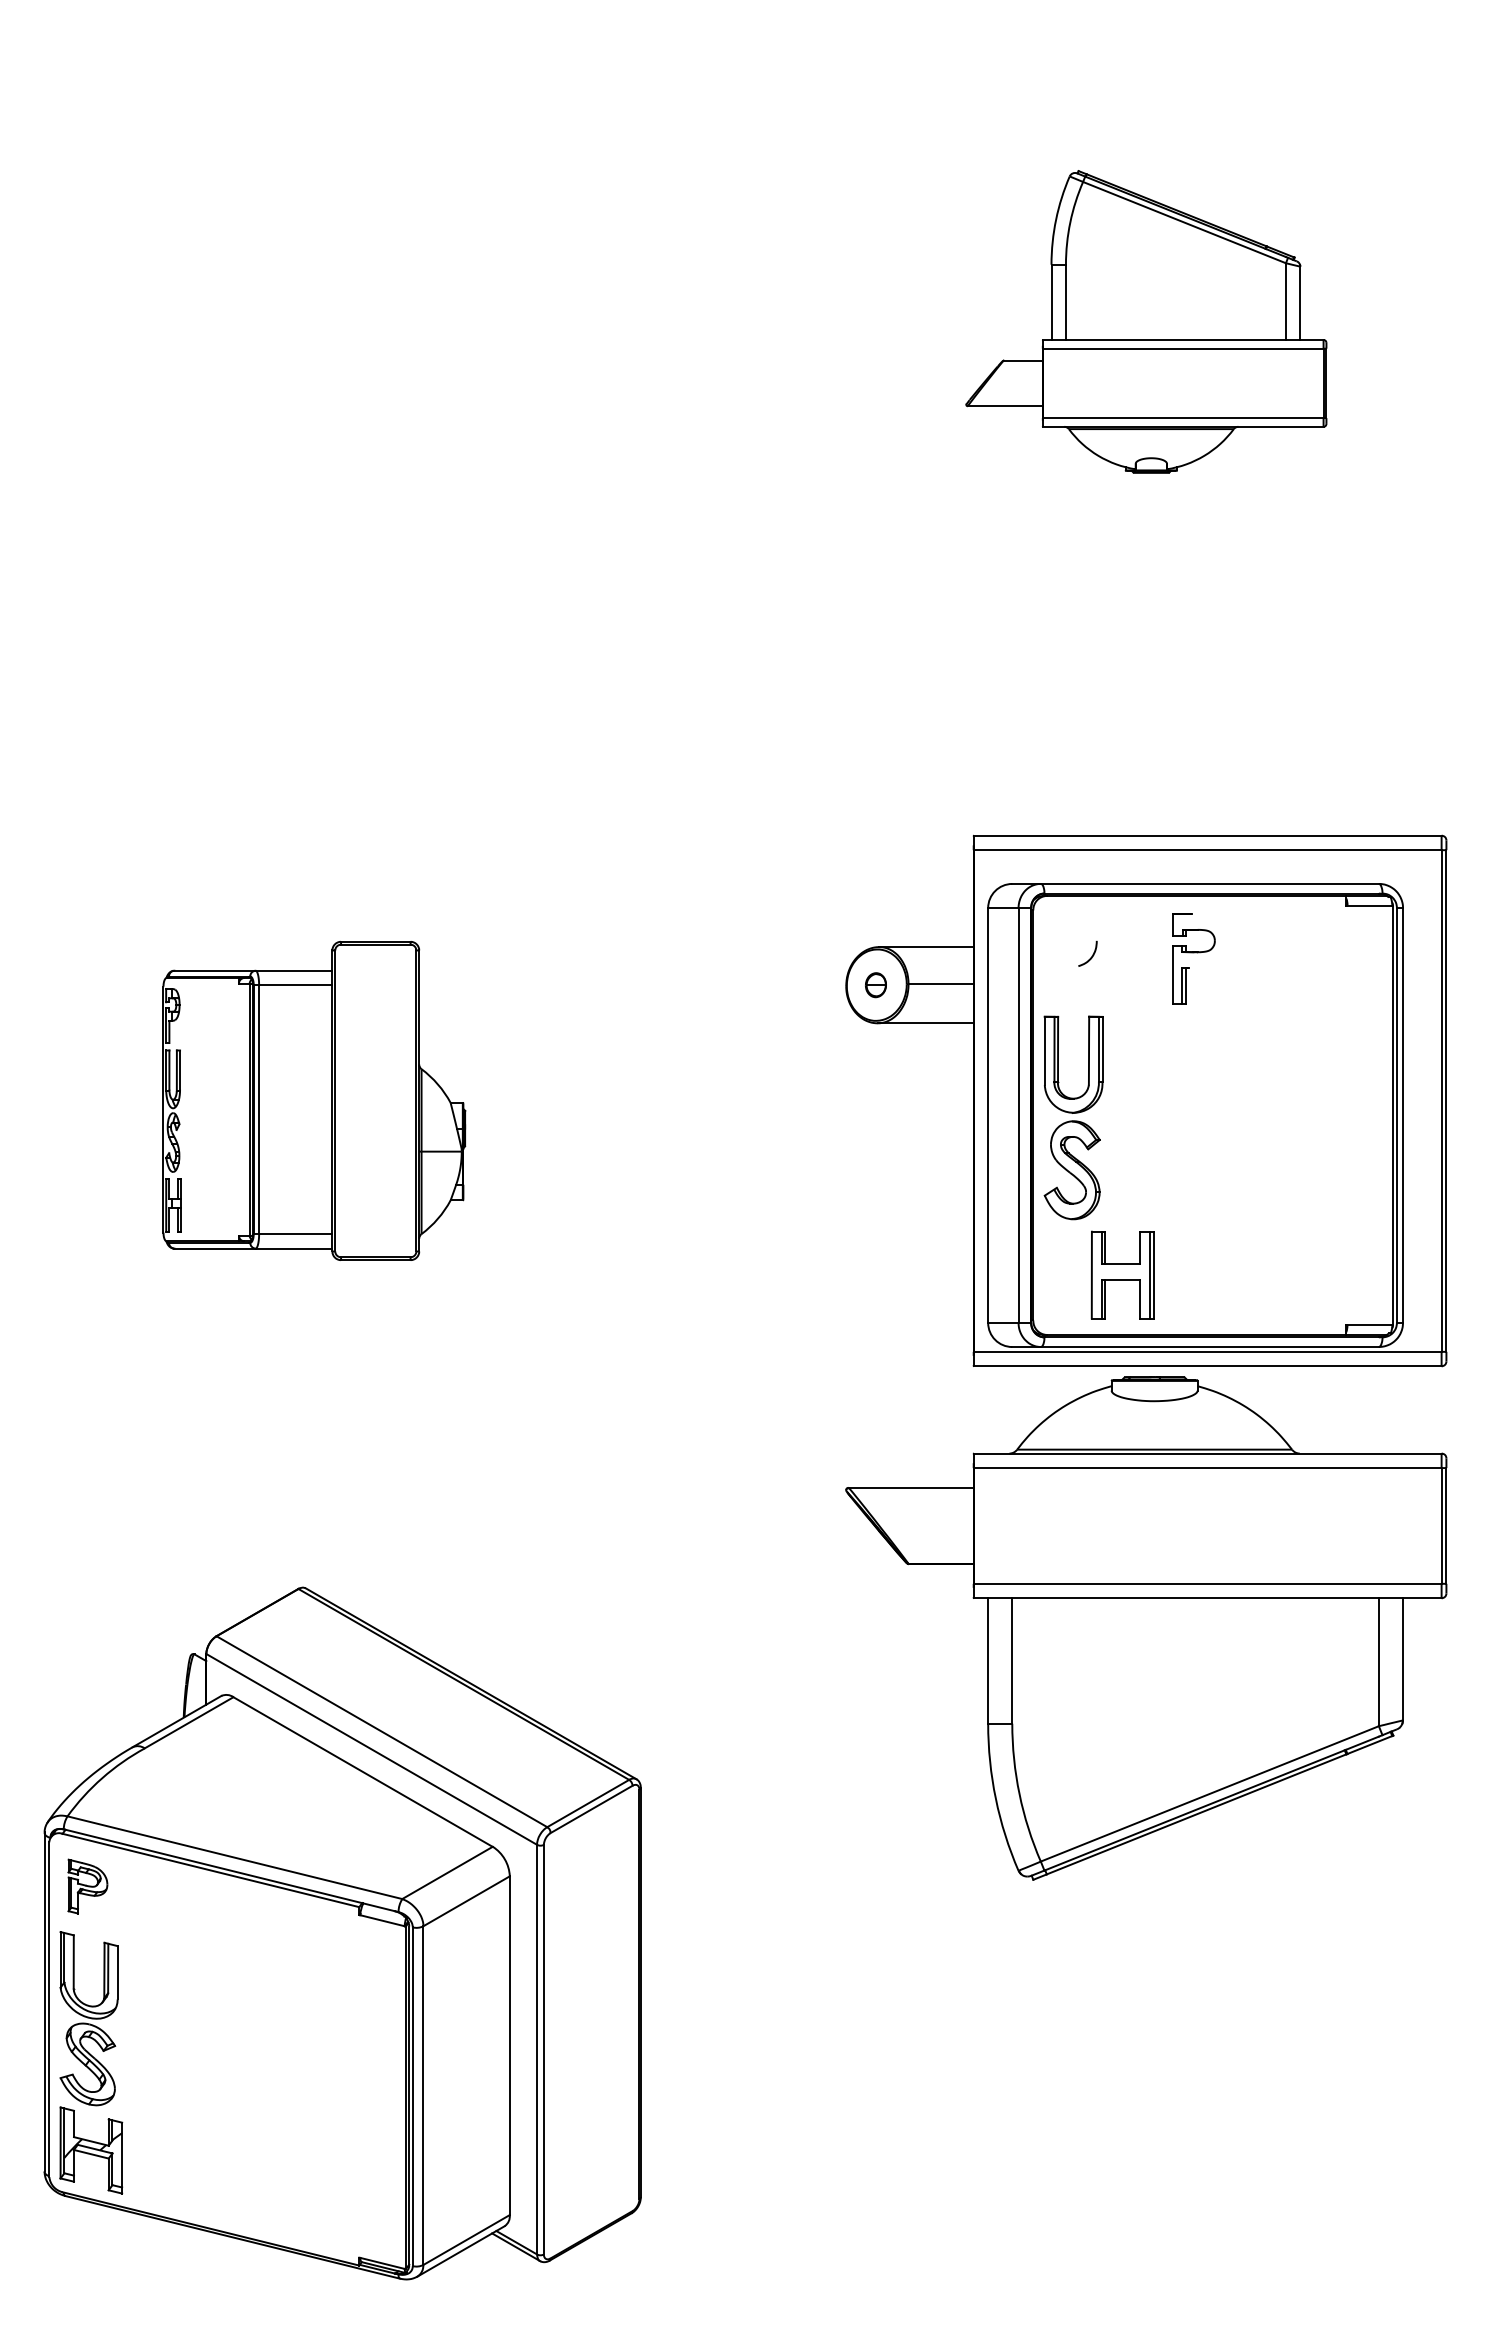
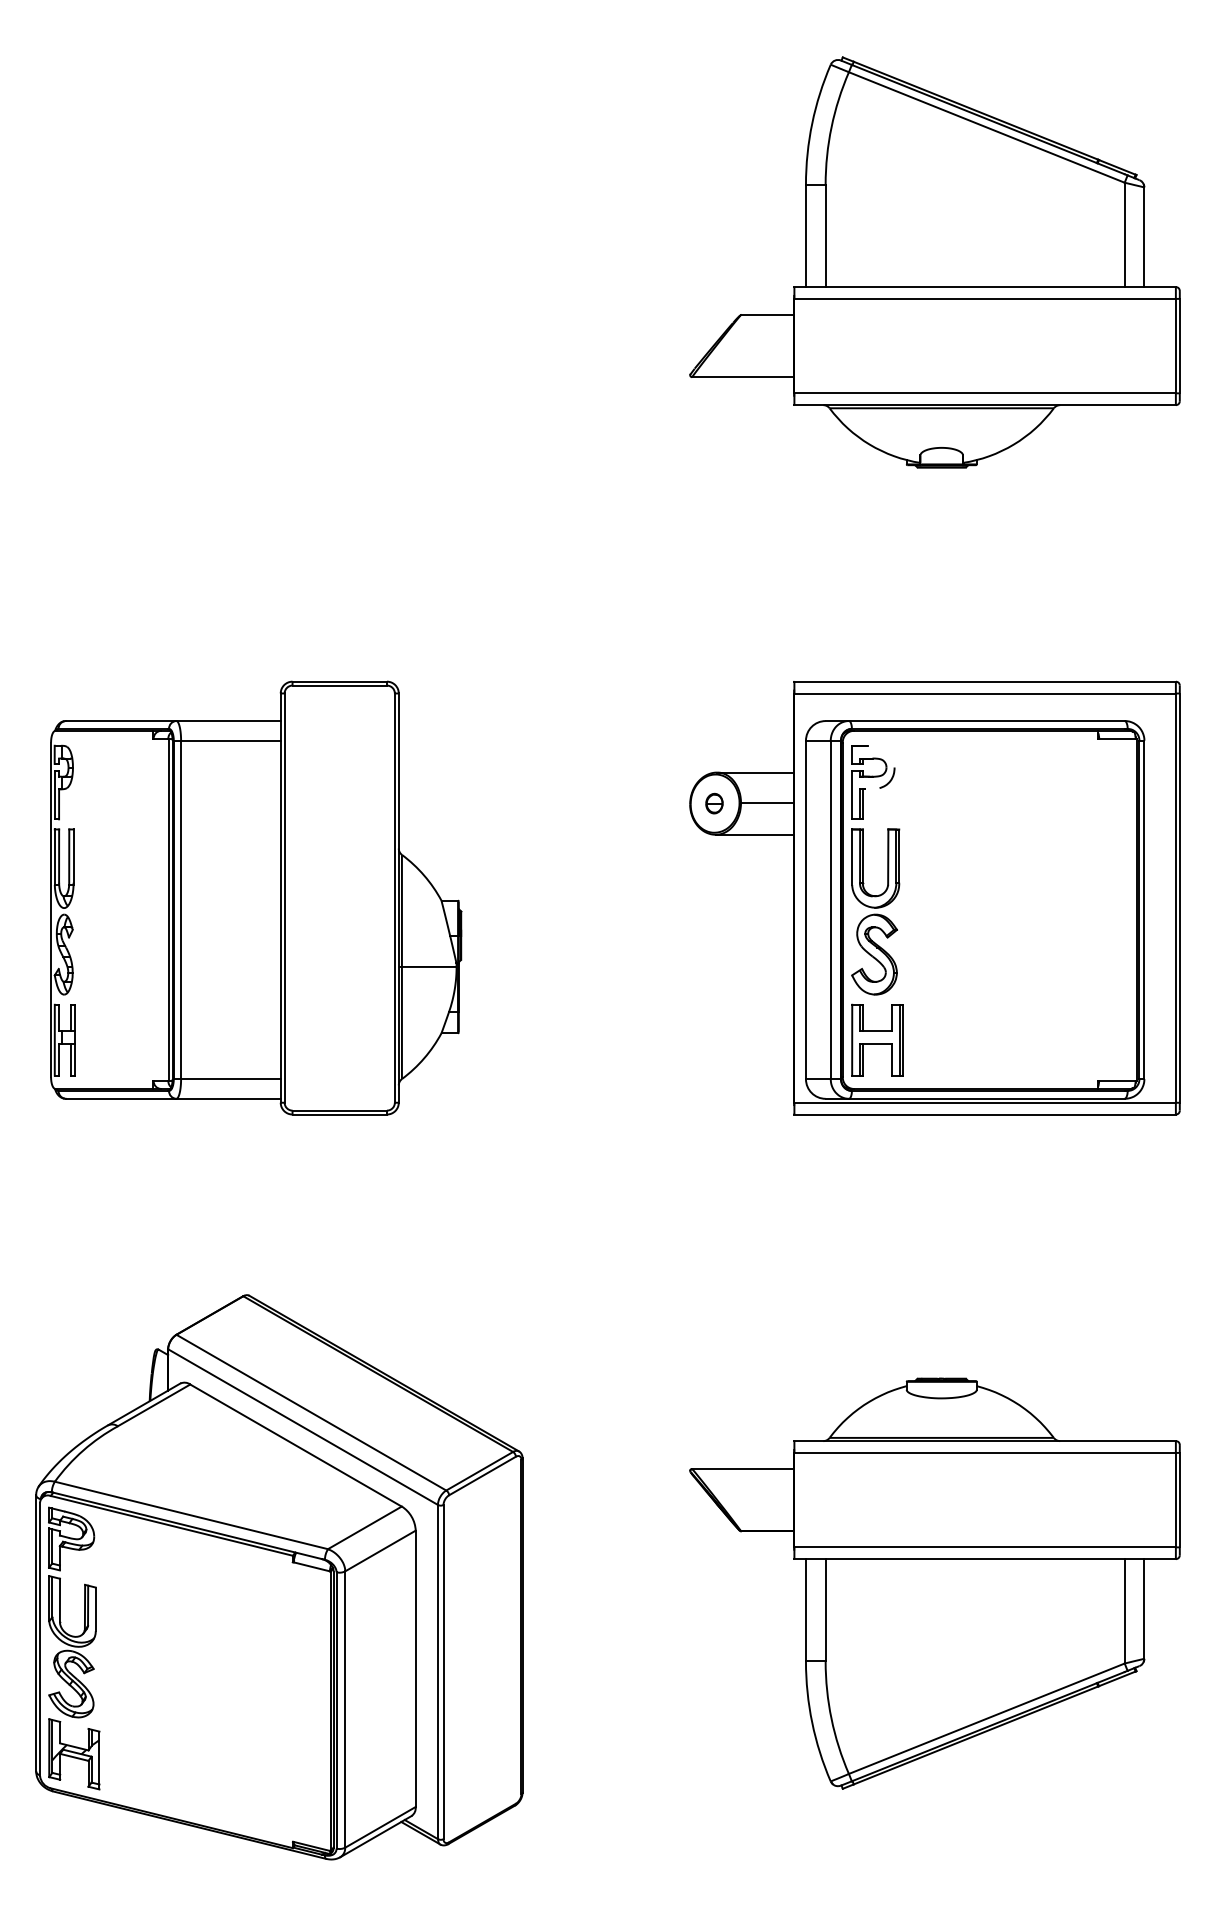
part: (1146, 321) -> (935, 262), size x1.67
part: (1193, 958) -> (869, 781), moved
part: (314, 1100) -> (256, 897), size x1.67
part: (1122, 1274) -> (877, 1039), moved
part: (1146, 1628) -> (935, 1583), moved
part: (87, 1886) -> (71, 1538), size x1.43

